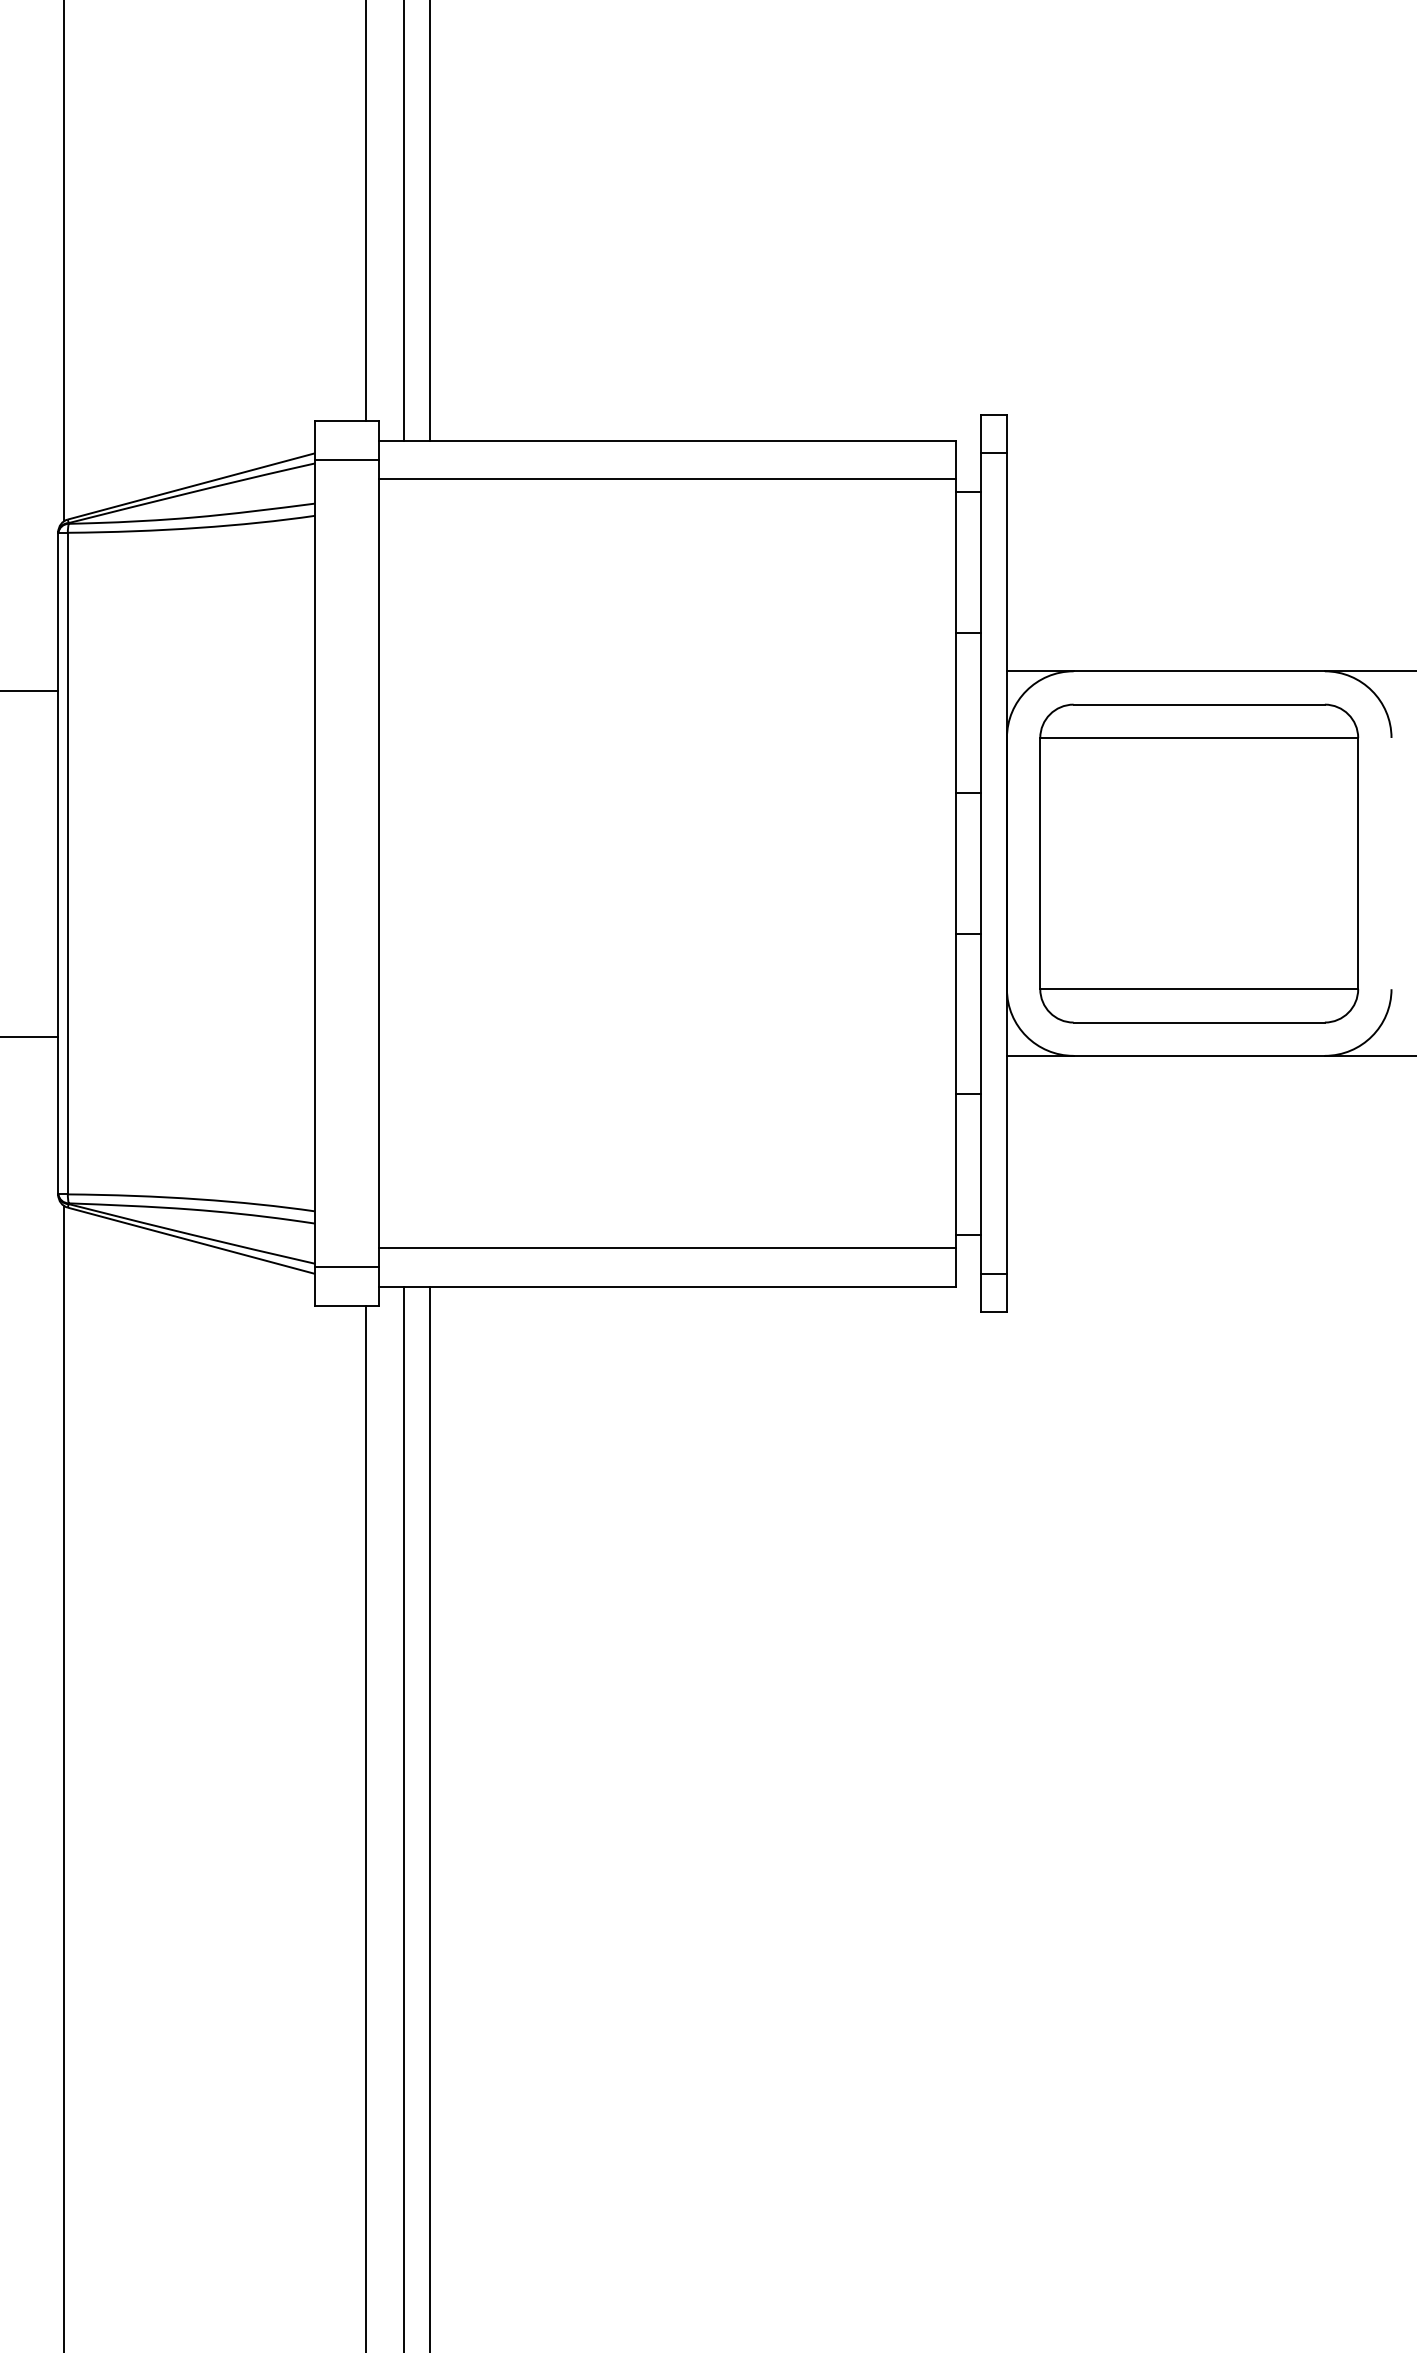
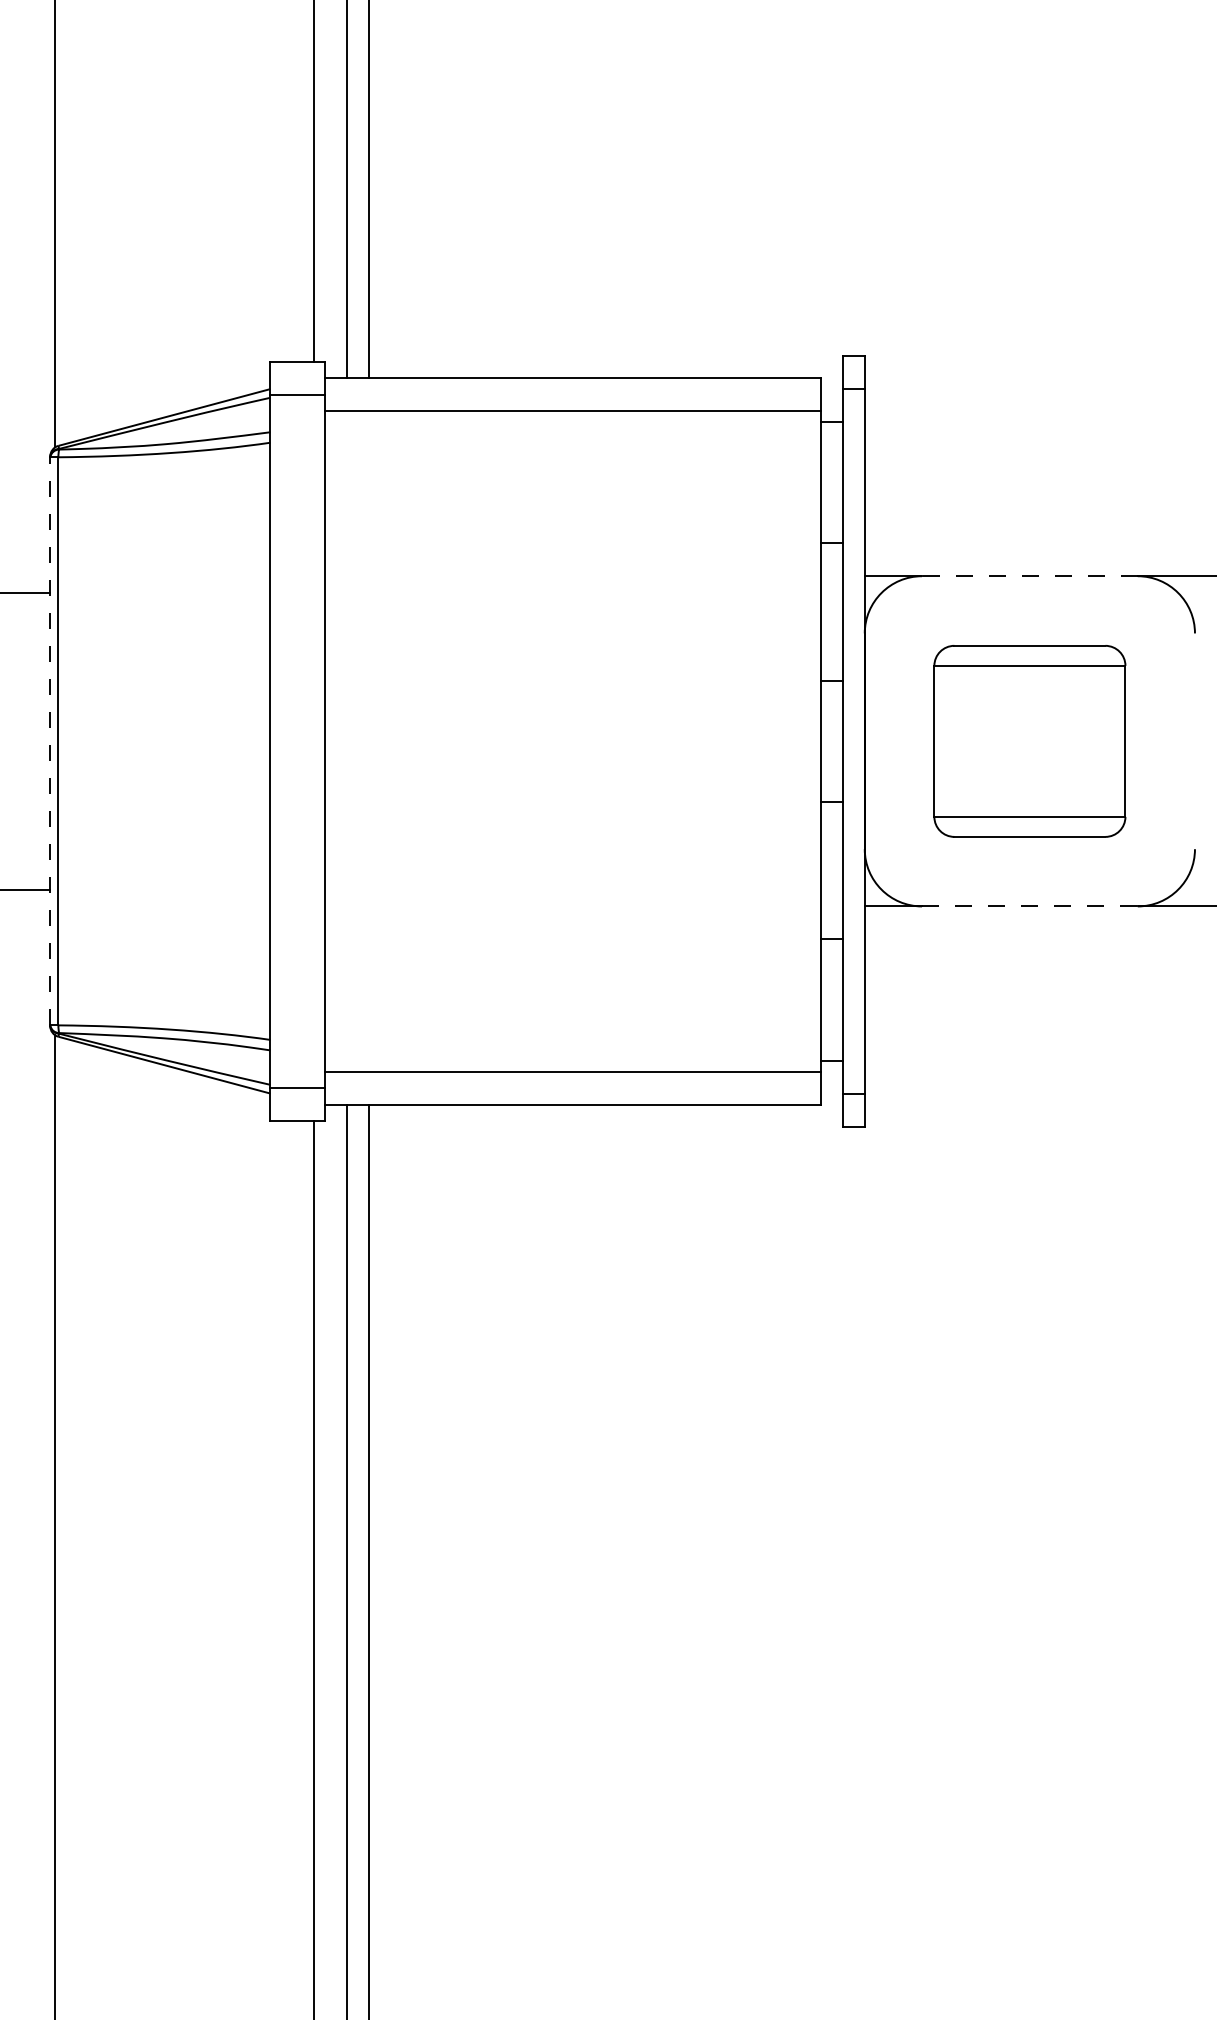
line: (1198, 671) -> (1029, 576), solid -> dashed
line: (58, 862) -> (50, 740), solid -> dashed
part: (1198, 863) -> (1029, 741), size x0.7
line: (1198, 1055) -> (1029, 906), solid -> dashed

